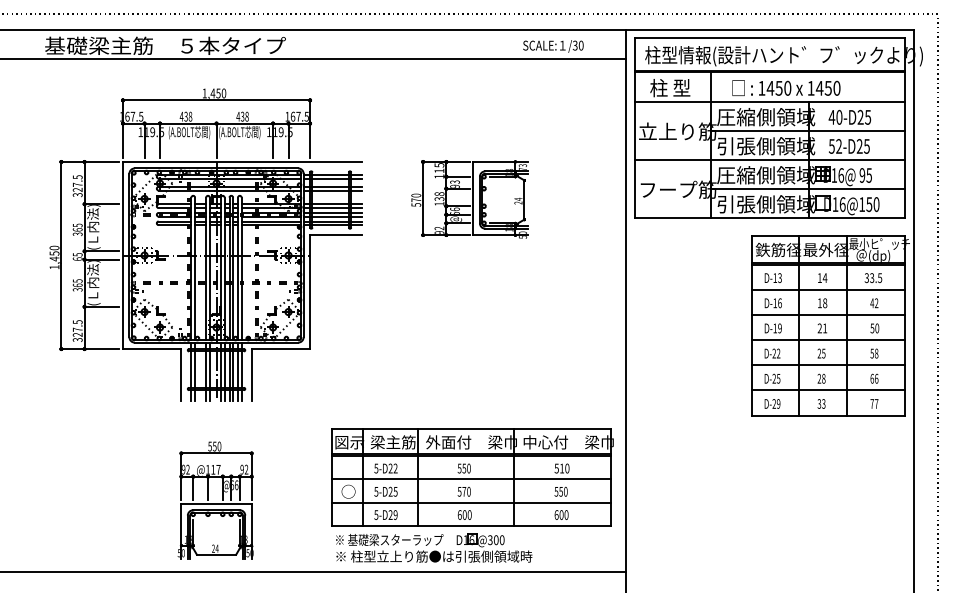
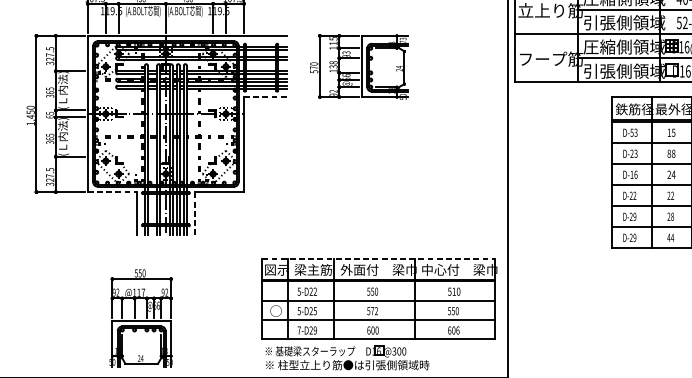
part: (469, 199) -> (358, 67), moved
line: (335, 235) -> (265, 97), solid -> dashed
text: (775, 277) -> (632, 132), D-13 -> D-53
text: (824, 278) -> (673, 133), 14 -> 15
text: (777, 303) -> (633, 154), D-16 -> D-23
text: (819, 303) -> (668, 154), 18 -> 88
text: (779, 328) -> (635, 174), D-19 -> D-16
text: (824, 328) -> (673, 174), 21 -> 24
line: (152, 349) -> (112, 192), solid -> dashed
text: (823, 353) -> (672, 195), 25 -> 22
line: (251, 374) -> (195, 213), solid -> dashed
text: (778, 378) -> (634, 216), D-25 -> D-29
text: (821, 403) -> (670, 237), 33 -> 44
line: (471, 428) -> (378, 258), solid -> dashed
text: (468, 491) -> (376, 310), 570 -> 572
part: (215, 500) -> (140, 318), moved
text: (376, 514) -> (299, 330), 5-D29 -> 7-D29
text: (566, 514) -> (457, 330), 600 -> 606

